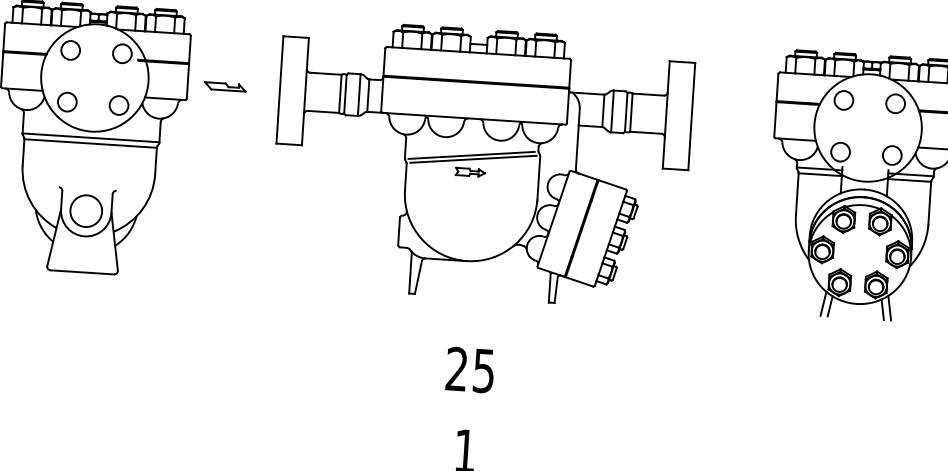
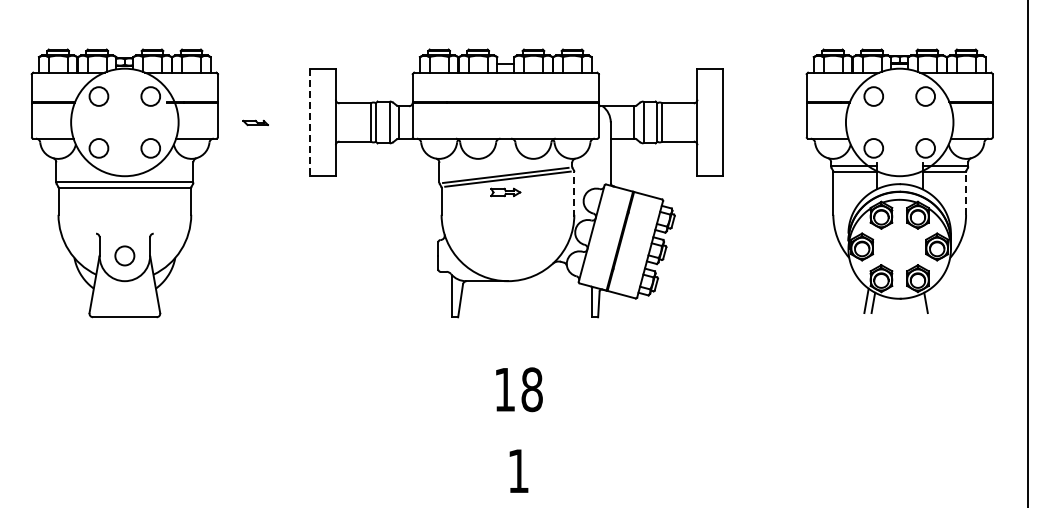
part: (225, 86) -> (255, 122), size x0.6
line: (280, 89) -> (310, 122), solid -> dashed
line: (538, 178) -> (574, 194), solid -> dashed
line: (930, 202) -> (966, 192), solid -> dashed
circle: (85, 210) -> (124, 255), size x0.6
line: (889, 307) -> (932, 300), removed
text: (470, 369) -> (518, 389), 25 -> 18

